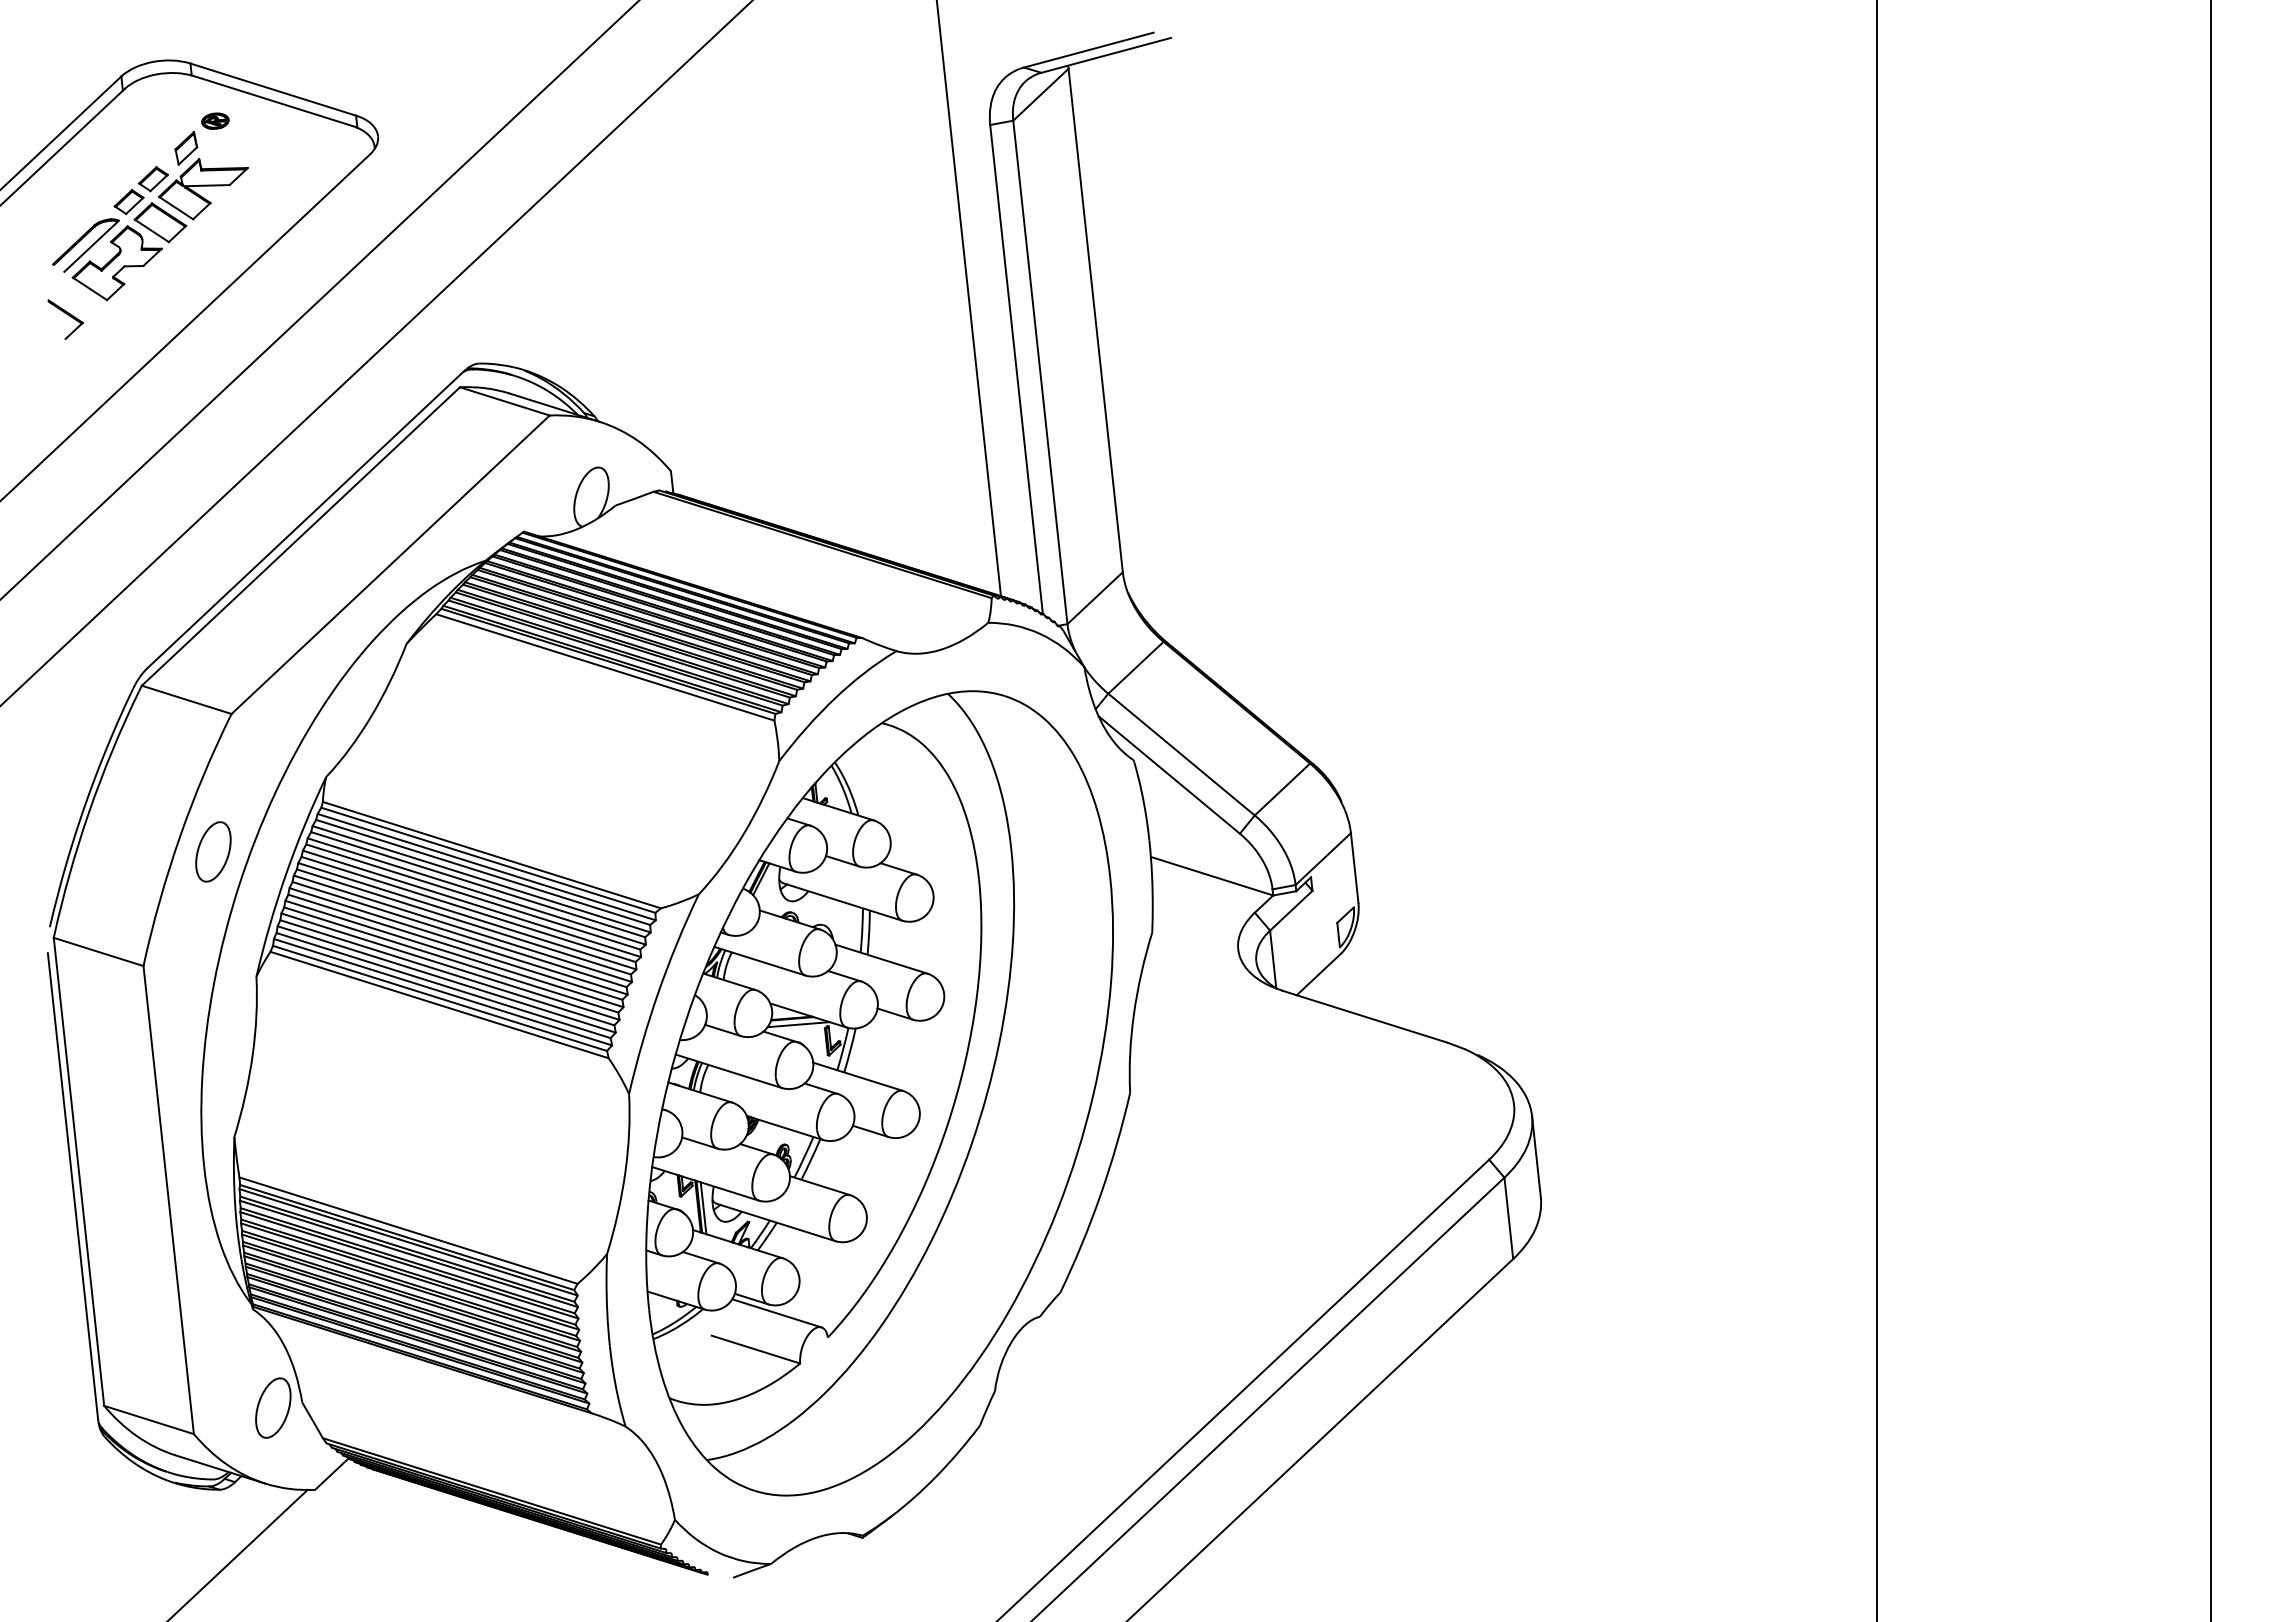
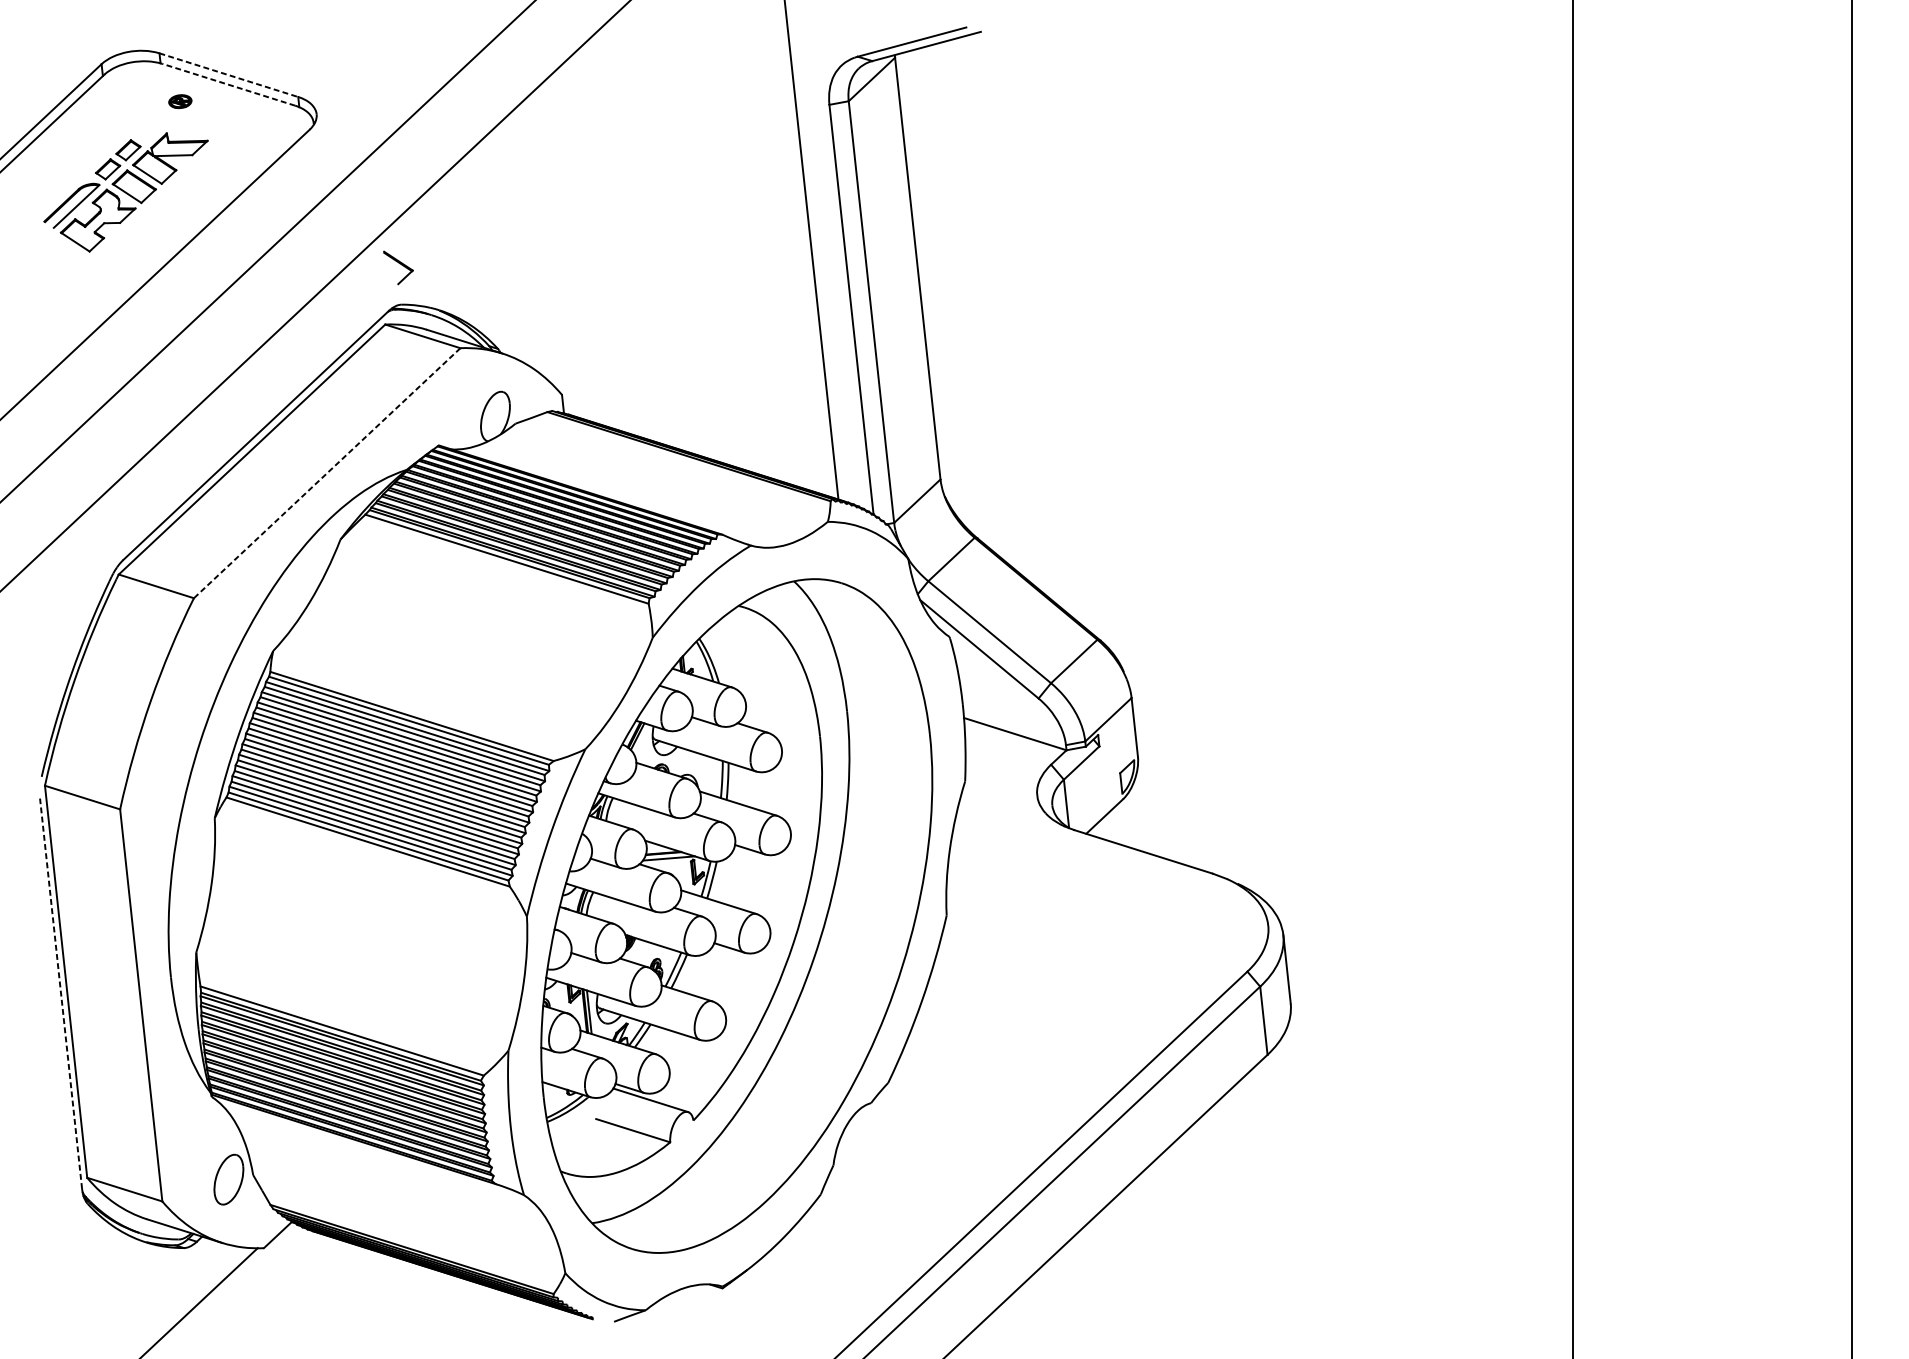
line: (273, 89) -> (229, 75), solid -> dashed
line: (272, 100) -> (228, 84), solid -> dashed
part: (186, 148) -> (156, 124), removed
part: (65, 319) -> (398, 267), moved
line: (390, 565) -> (327, 473), solid -> dashed
part: (213, 851) -> (178, 713), removed
line: (72, 1185) -> (60, 993), solid -> dashed

